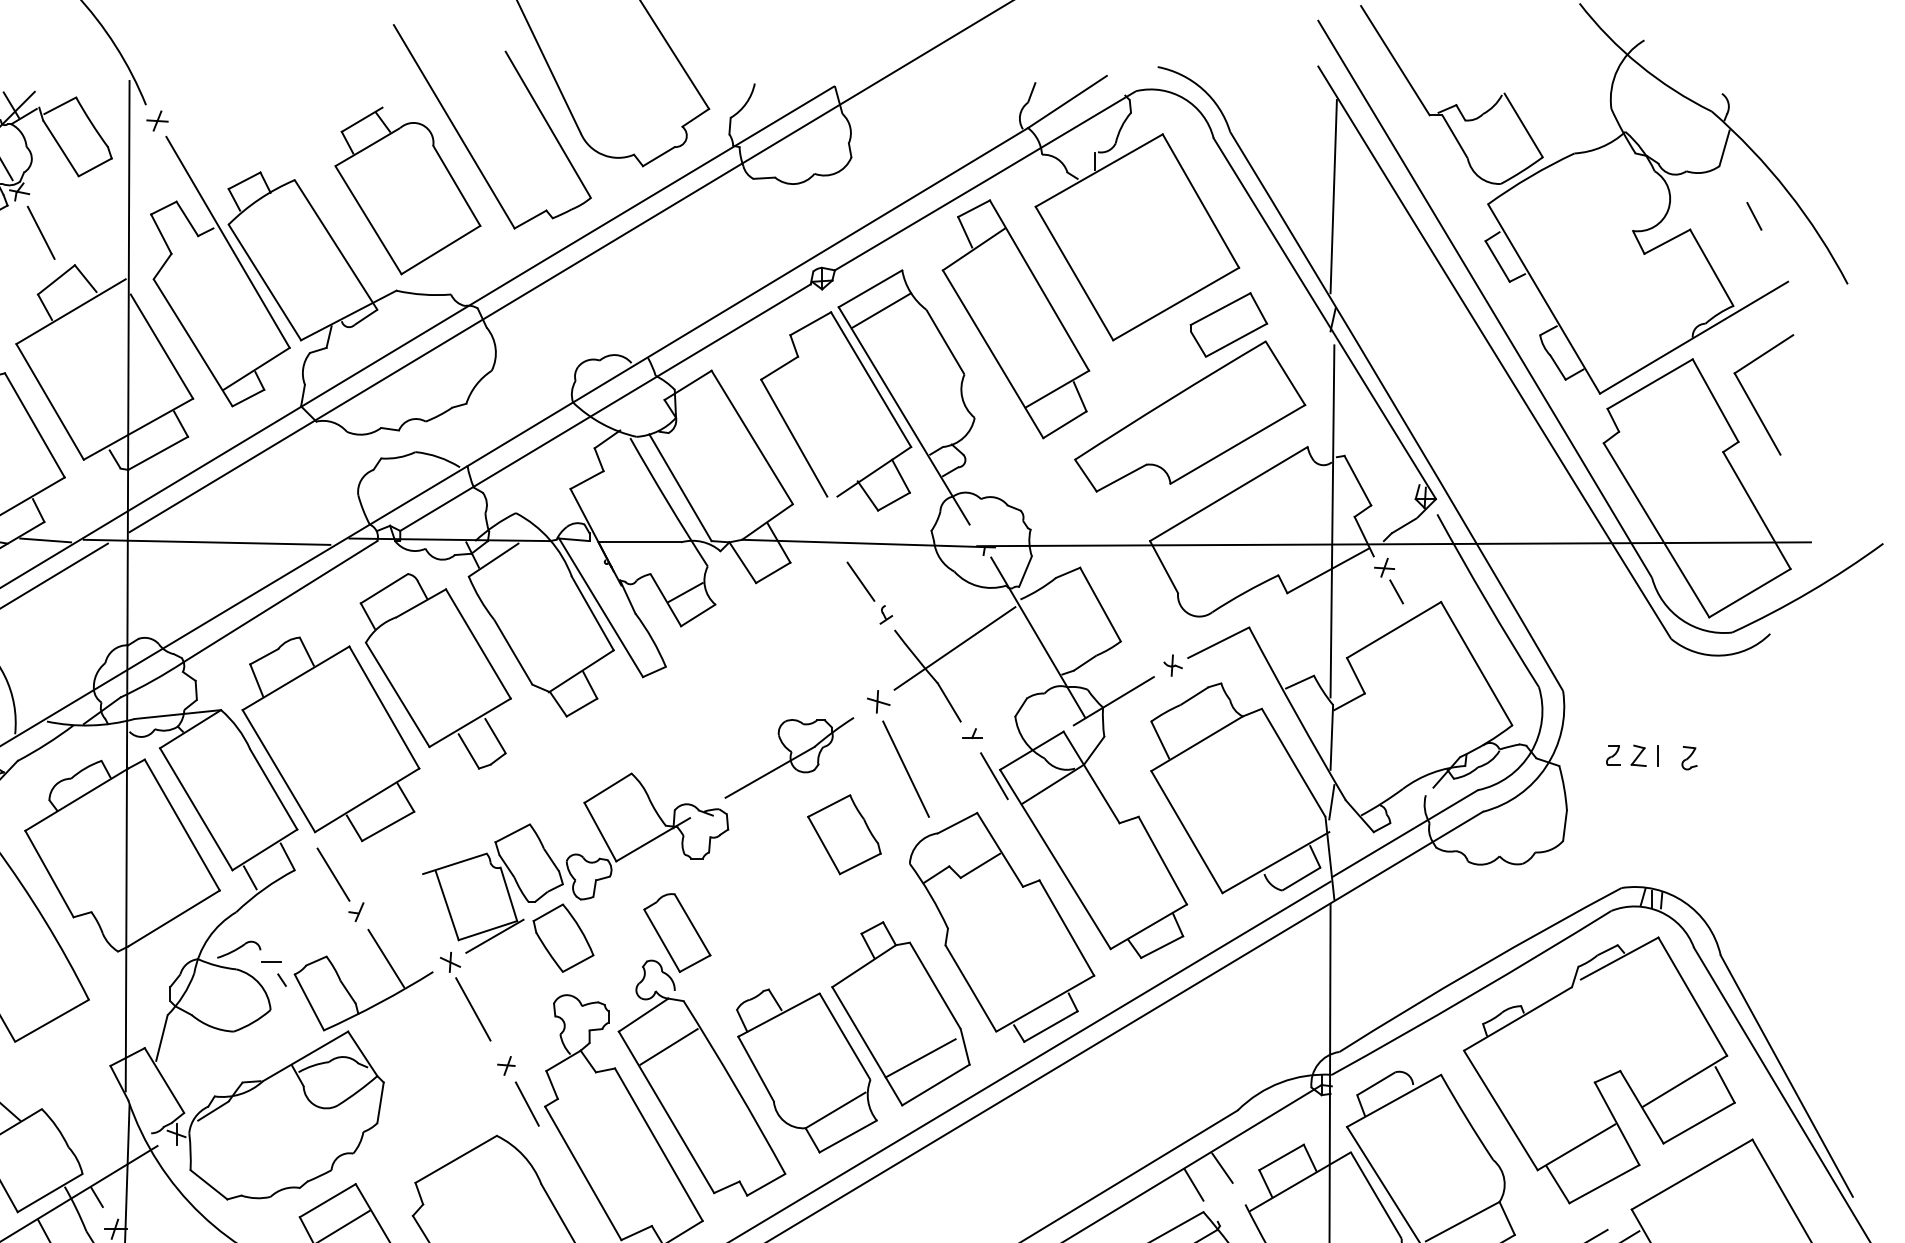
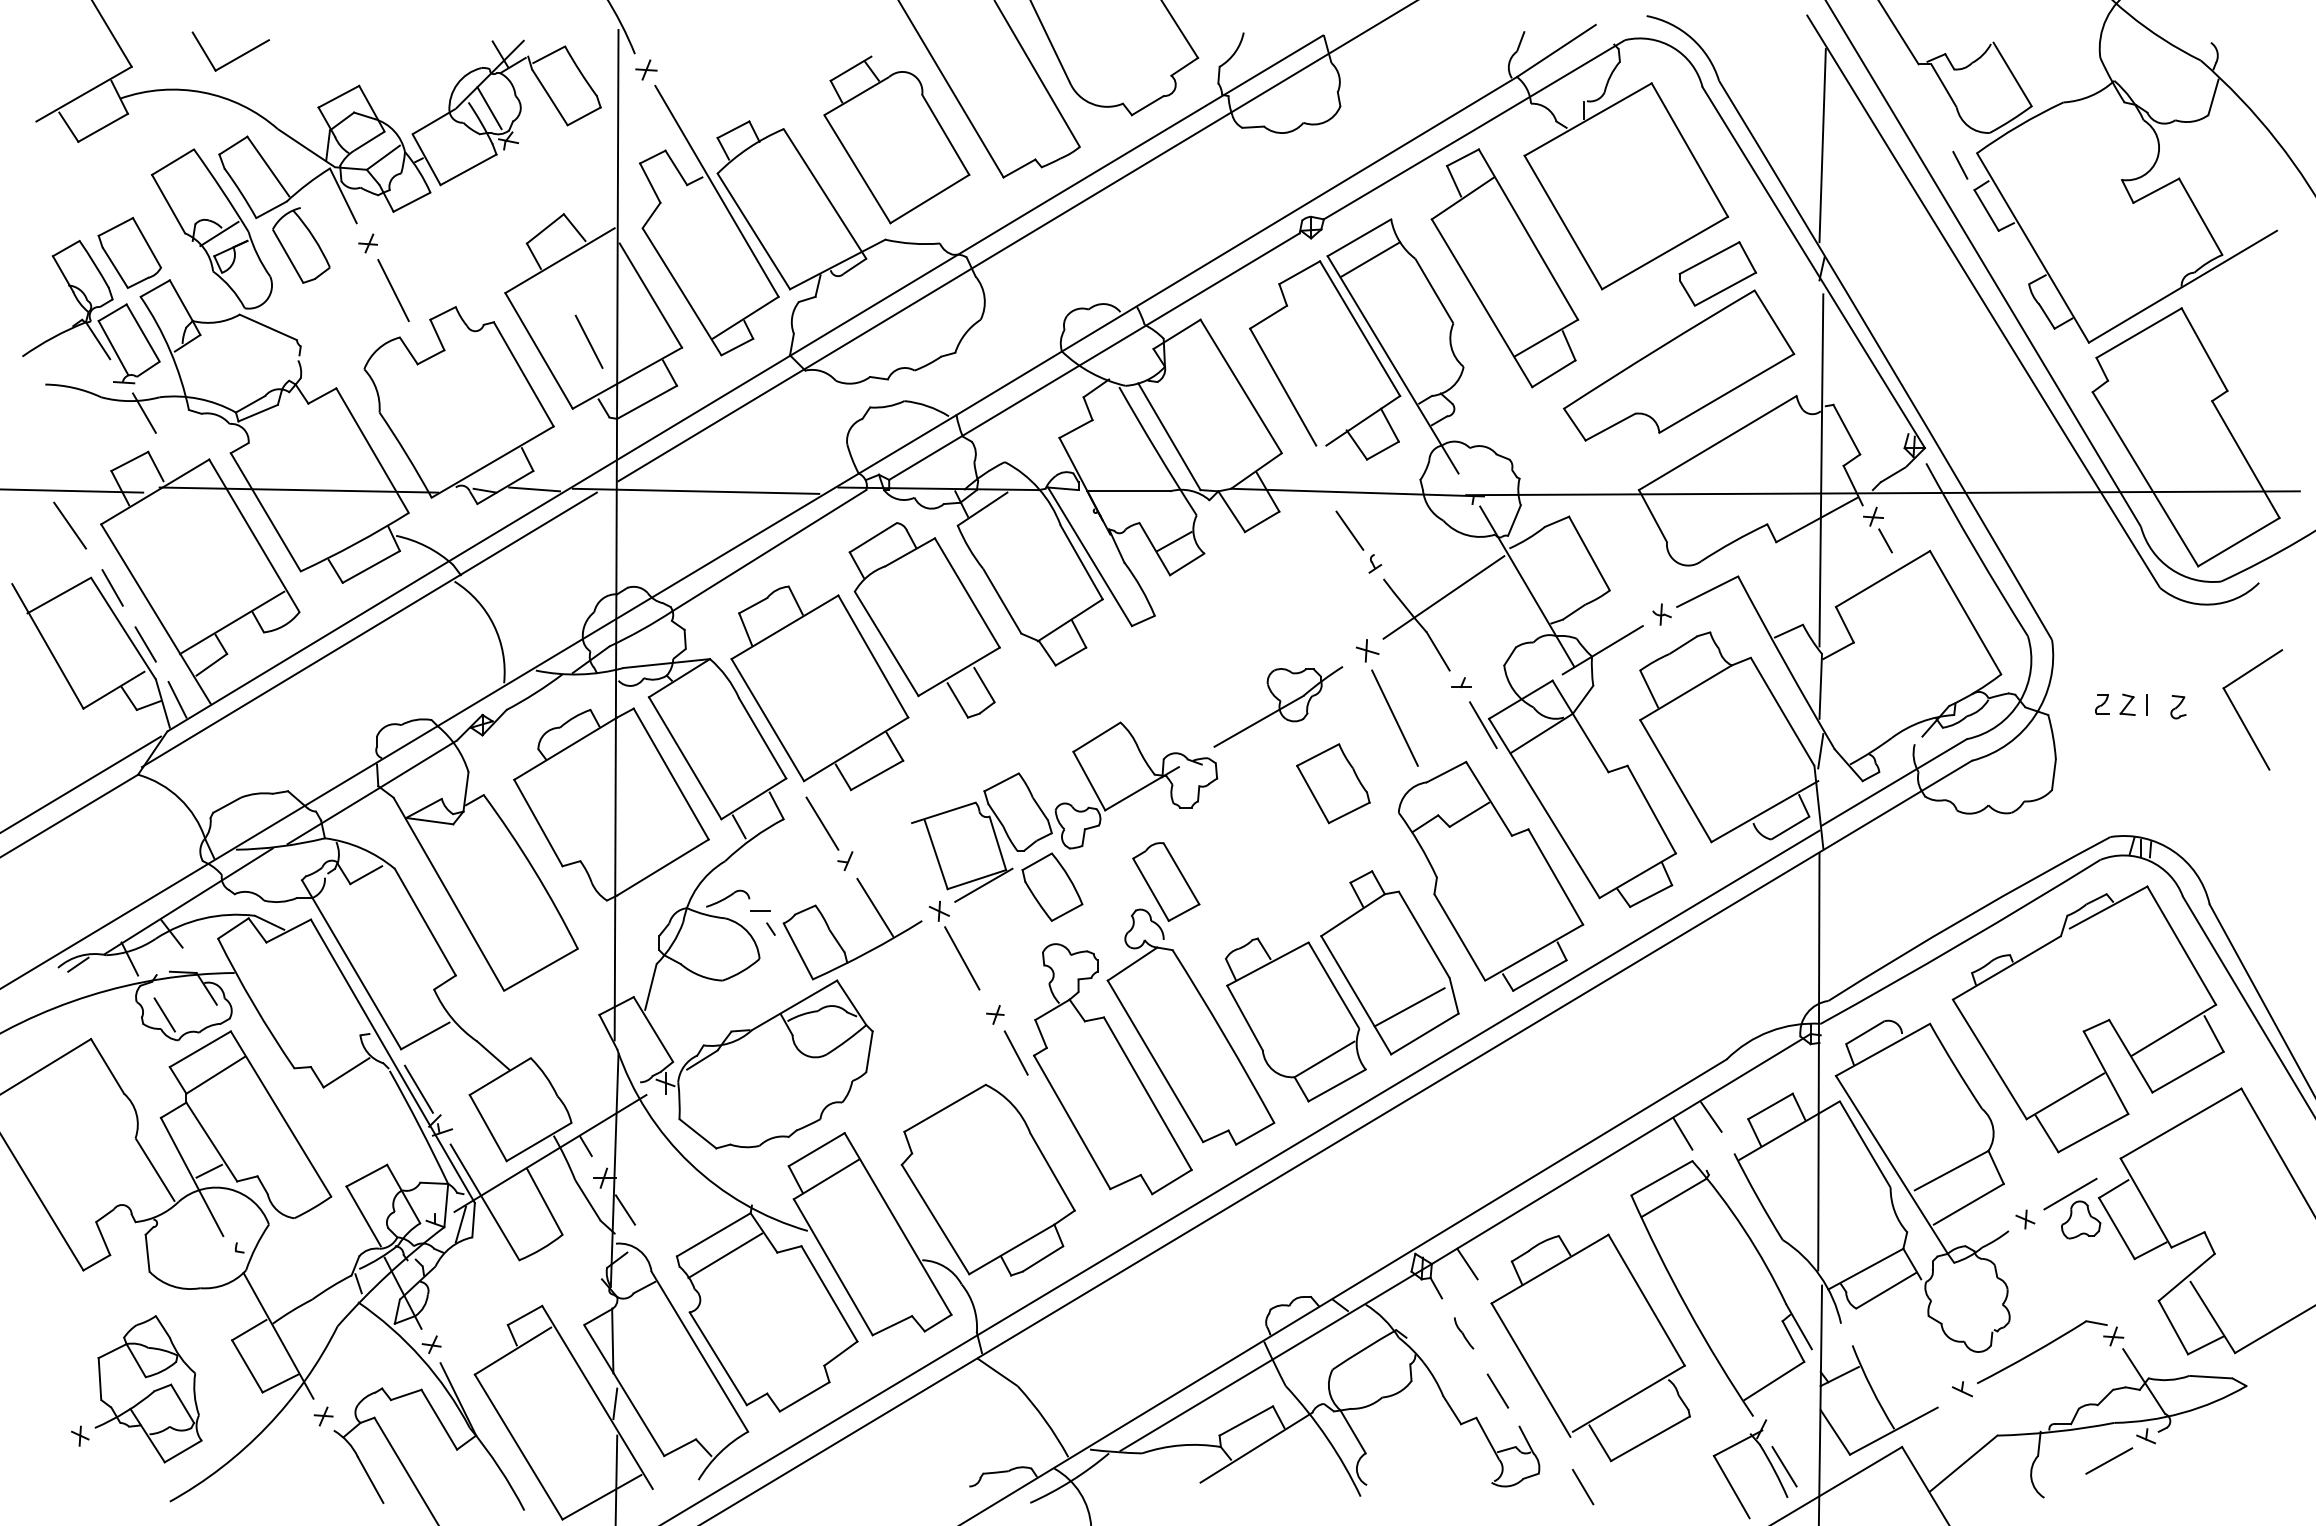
line: (1754, 216) -> (1960, 165), moved
line: (40, 232) -> (588, 341), moved
part: (1752, 402) -> (2241, 717), moved
line: (668, 1046) -> (1157, 995), removed

